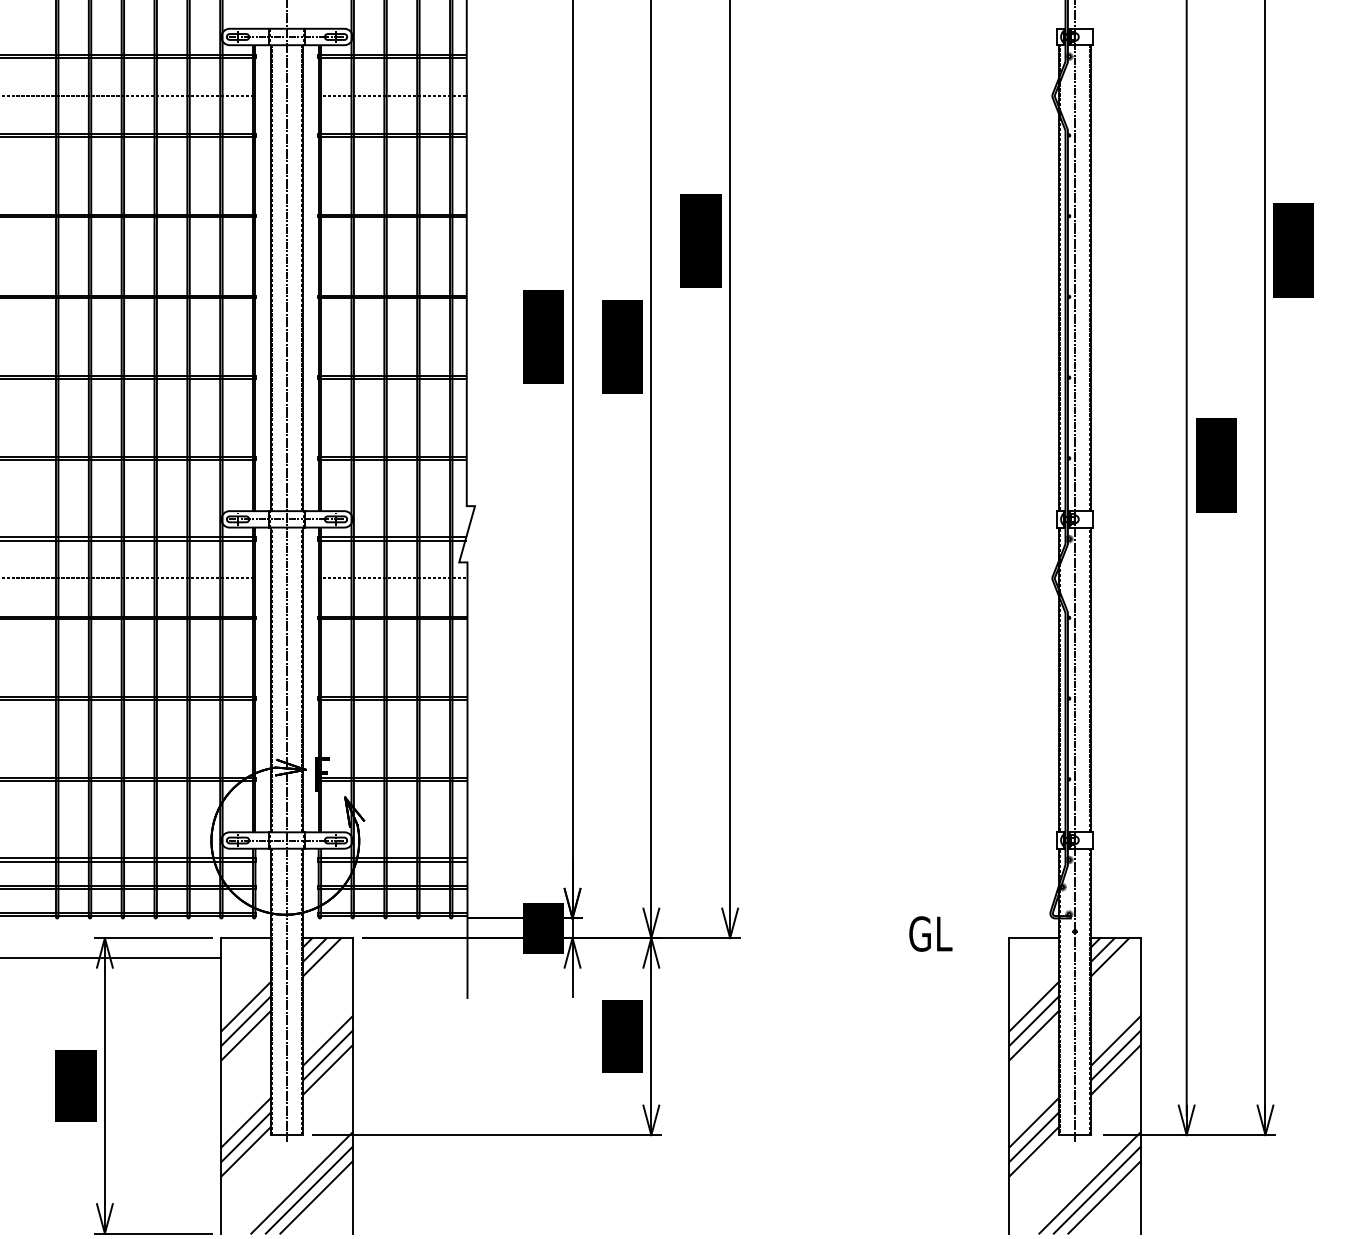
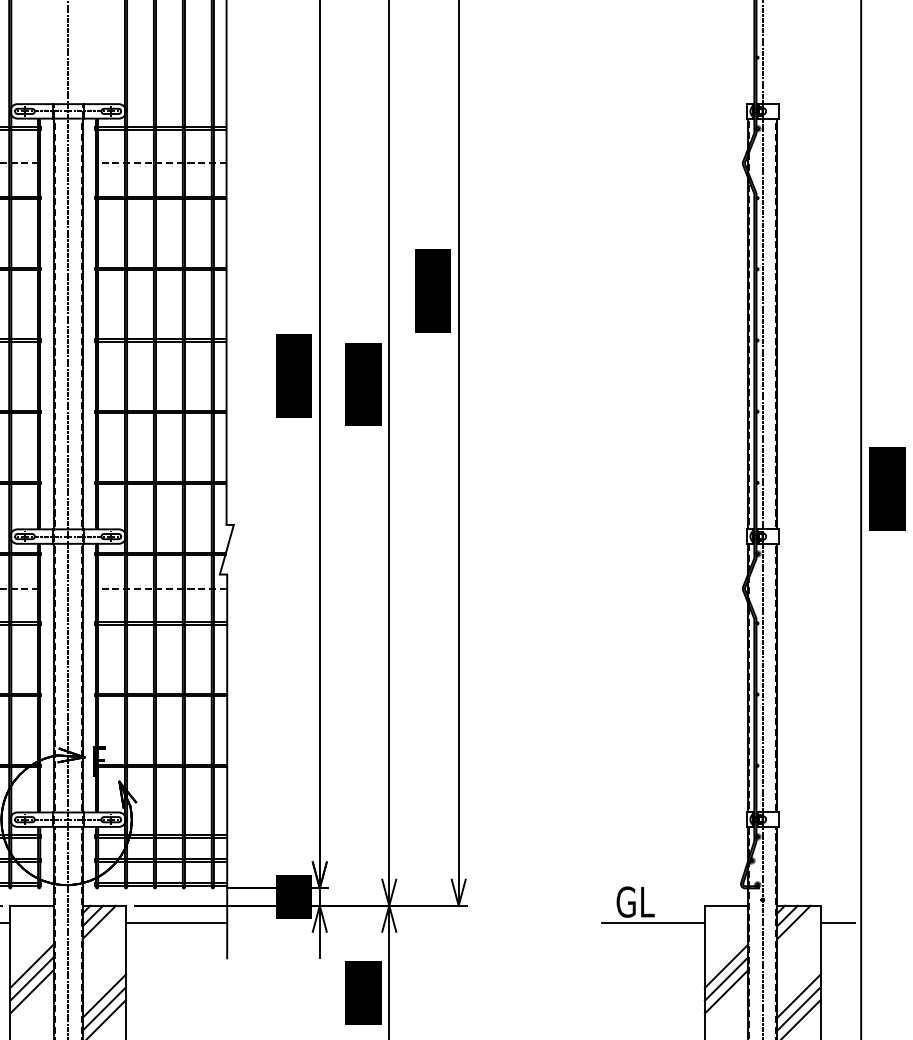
line: (409, 957) -> (176, 922), added
line: (950, 957) -> (652, 922), added
line: (1159, 957) -> (837, 922), added

